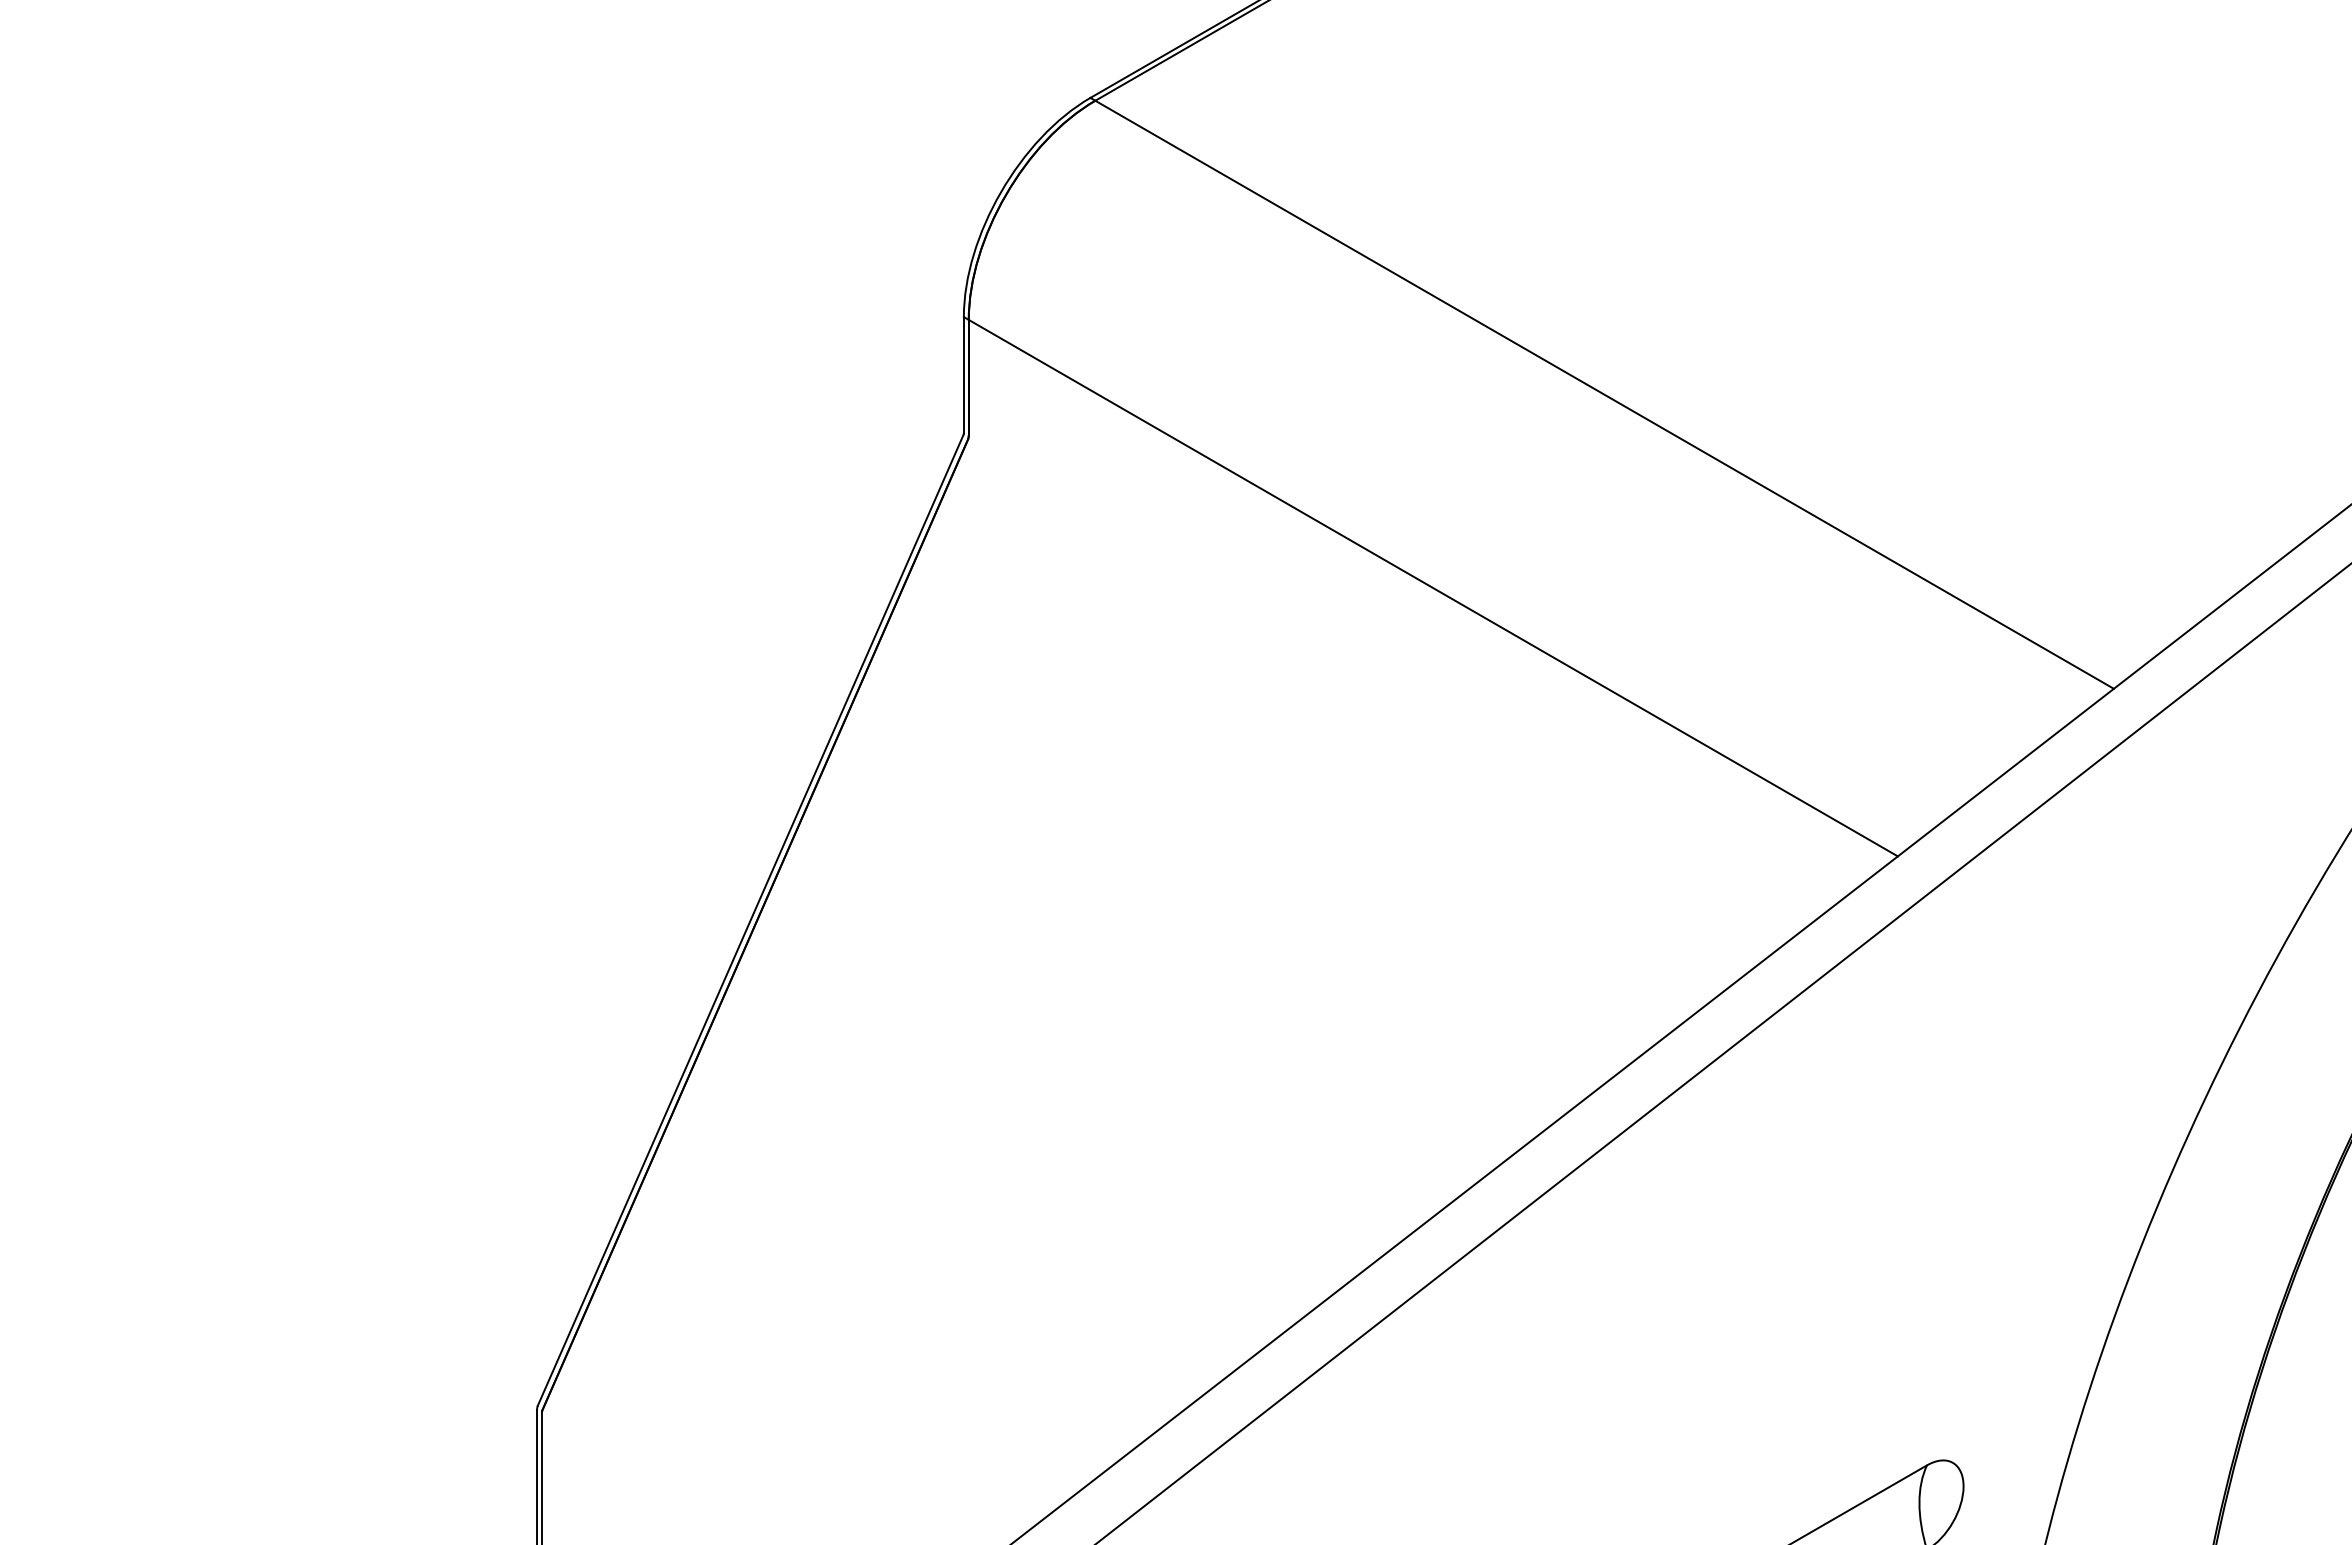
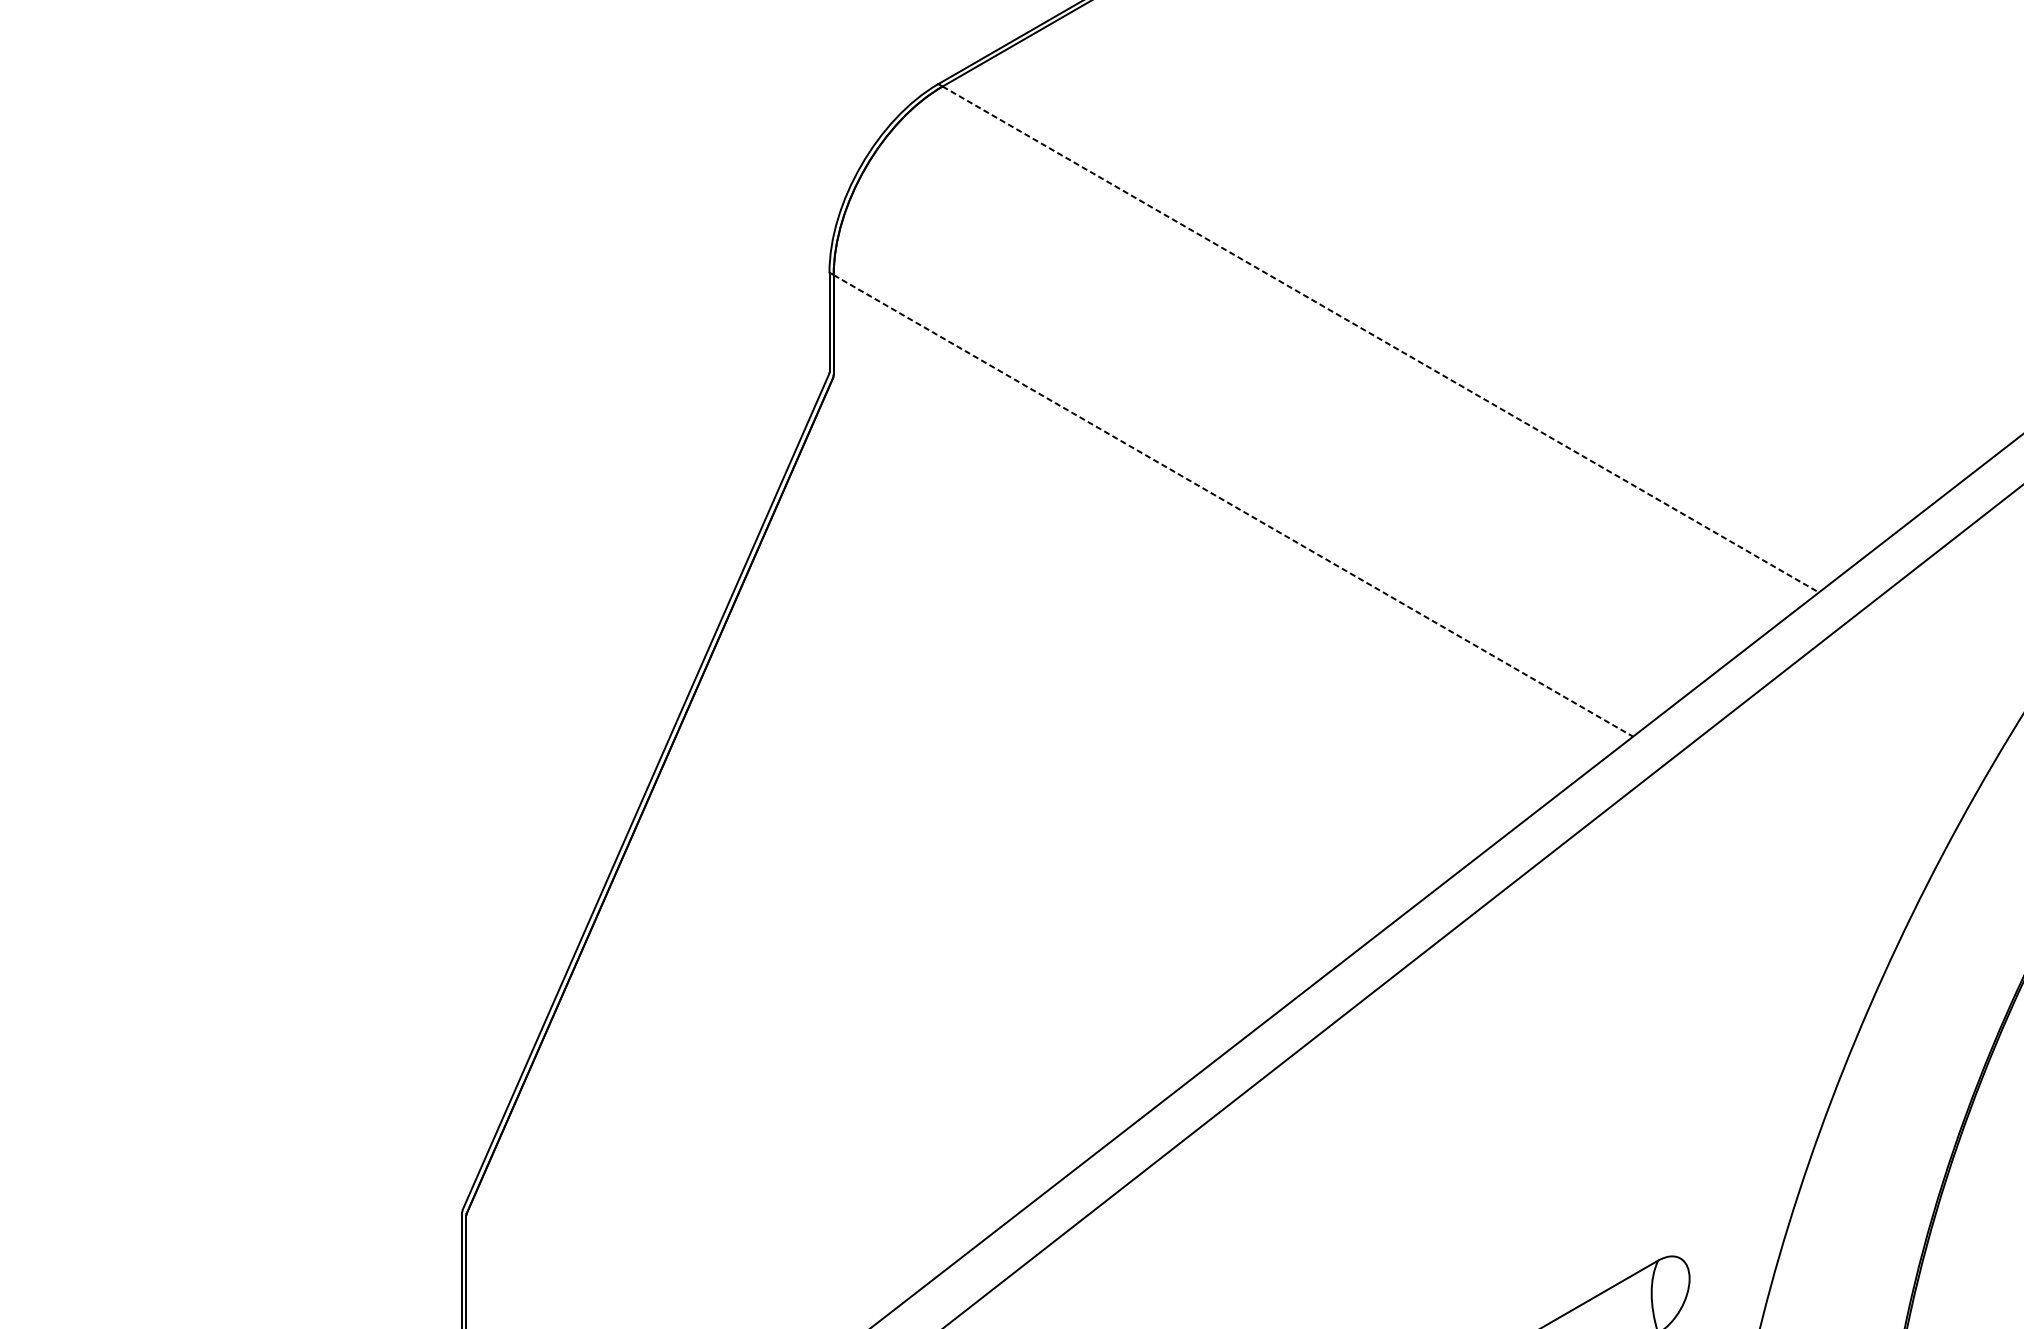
line: (1605, 395) -> (1381, 340), solid -> dashed
line: (1433, 588) -> (1233, 506), solid -> dashed

